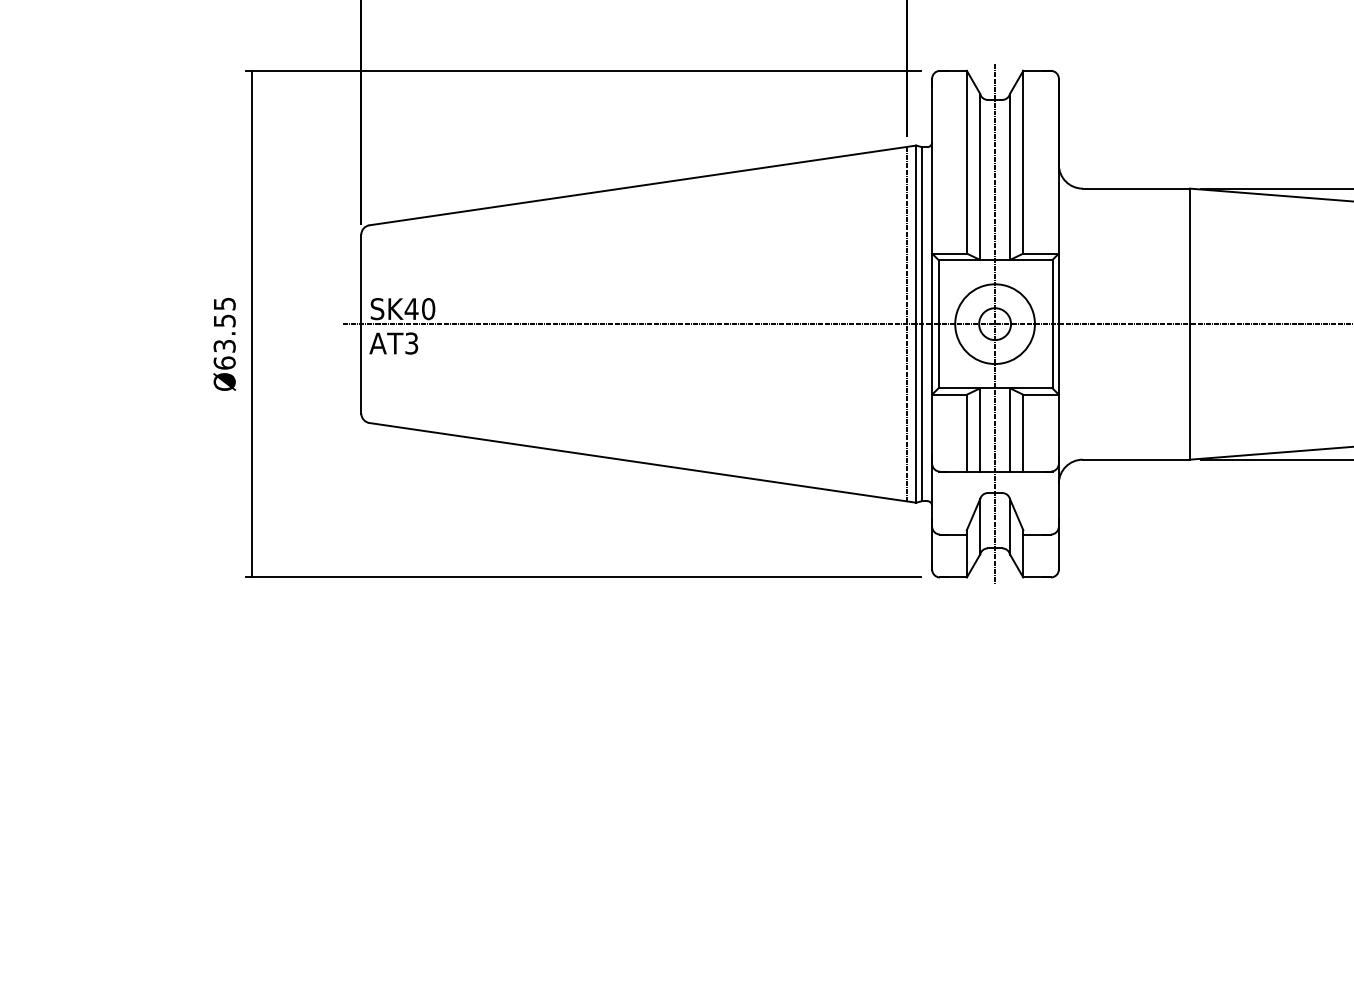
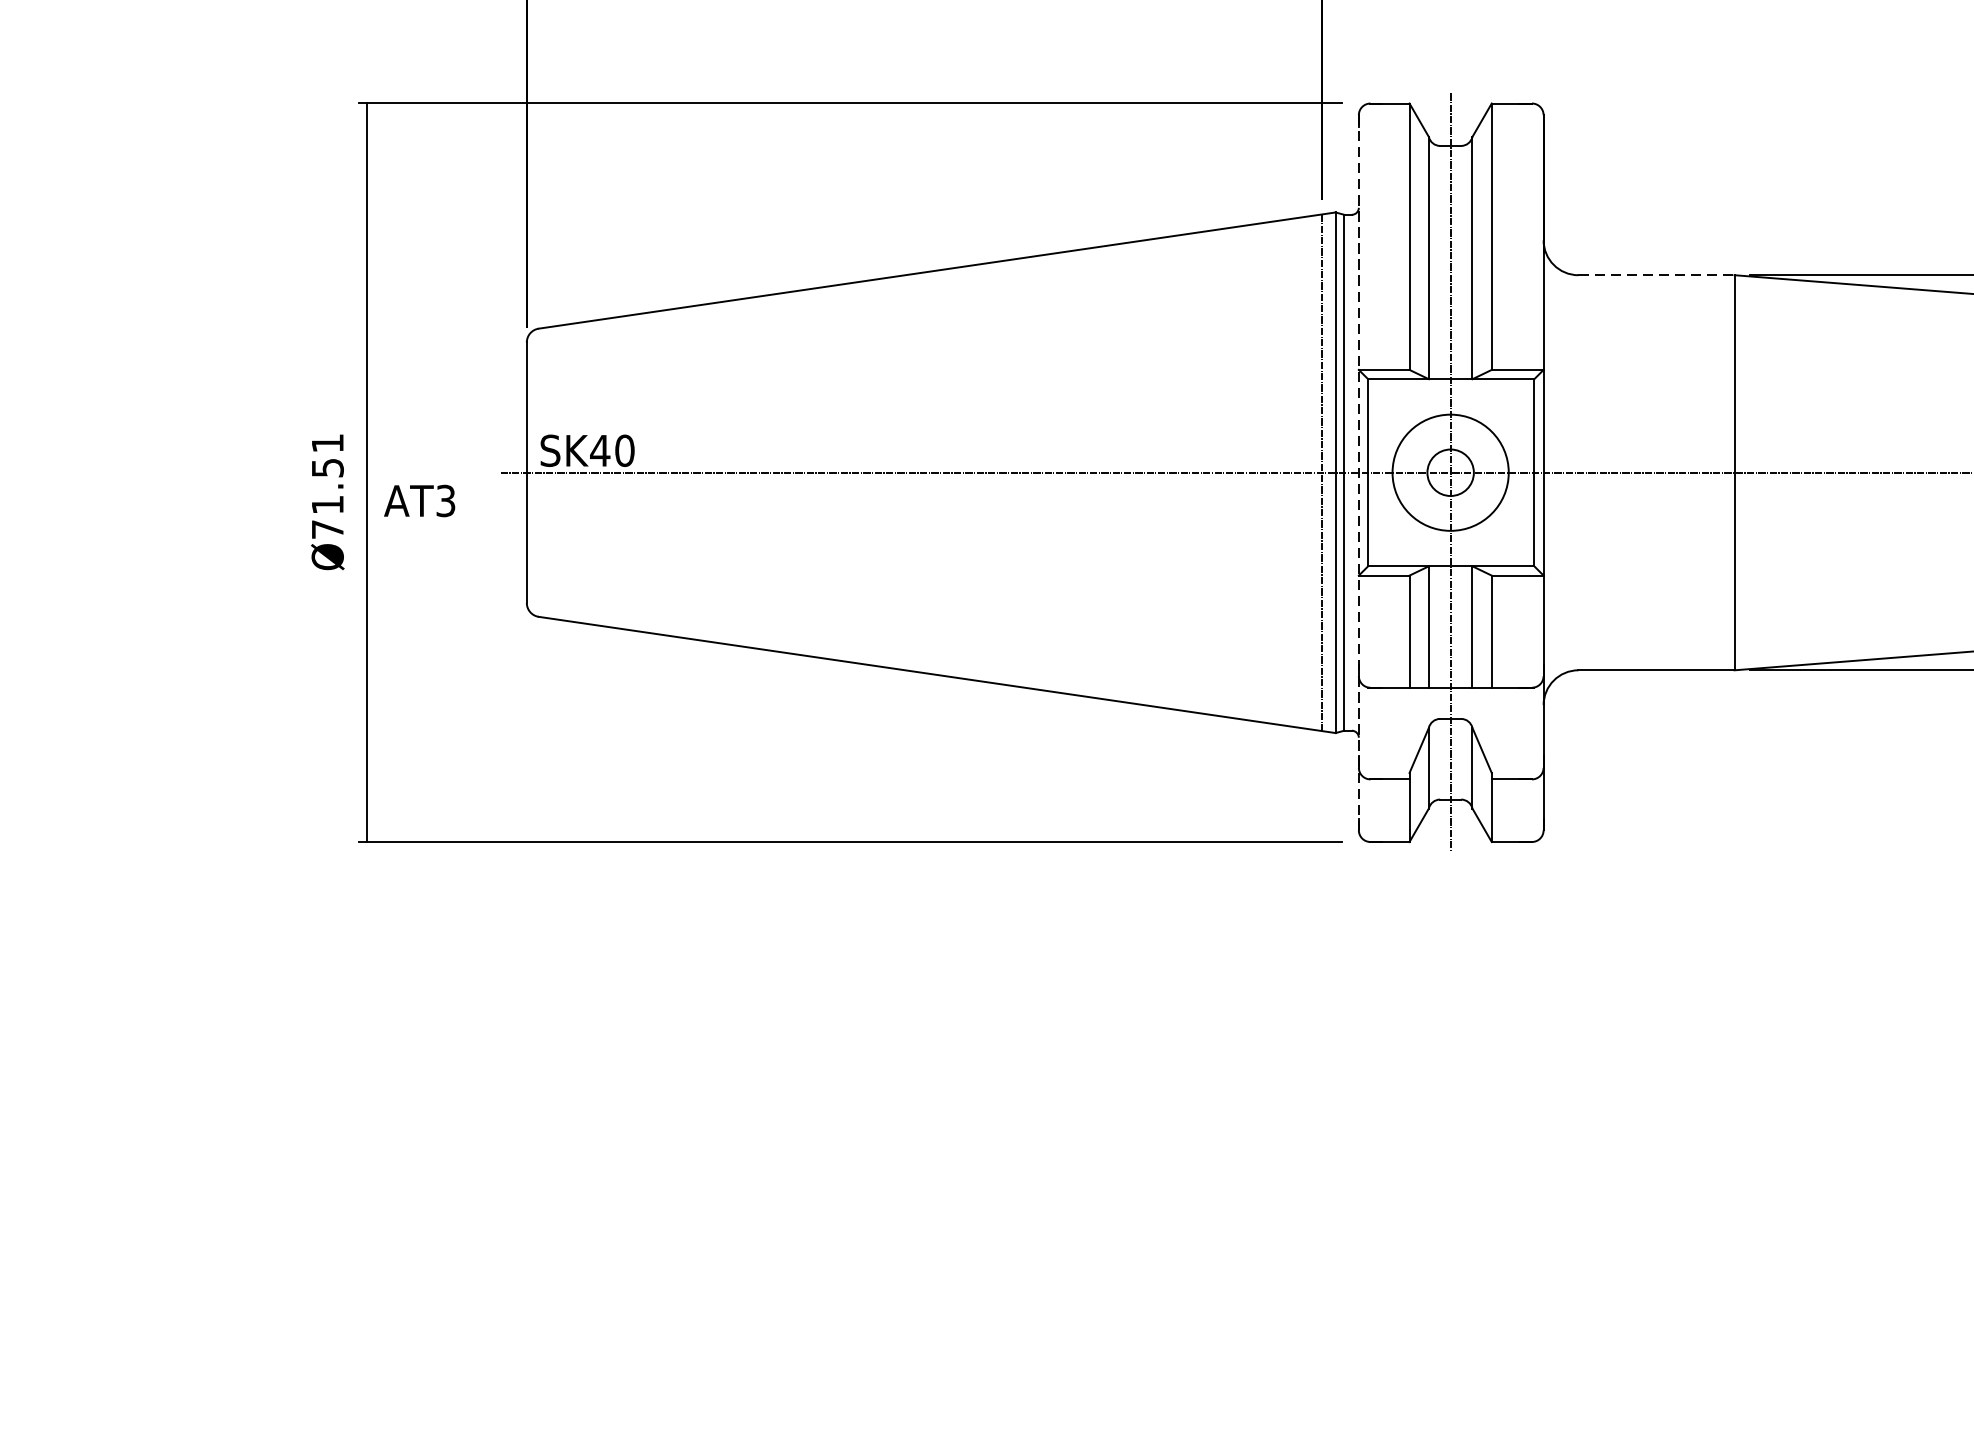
line: (1136, 188) -> (1656, 275), solid -> dashed
line: (932, 324) -> (1359, 473), solid -> dashed
text: (224, 333) -> (327, 486), Ø63.55 -> Ø71.51
text: (393, 343) -> (419, 500), moved

